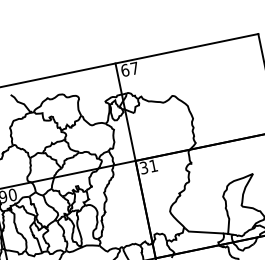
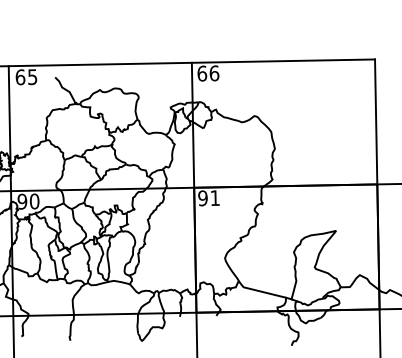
text: (134, 68) -> (214, 73), 67 -> 66
text: (143, 168) -> (202, 198), 31 -> 91

